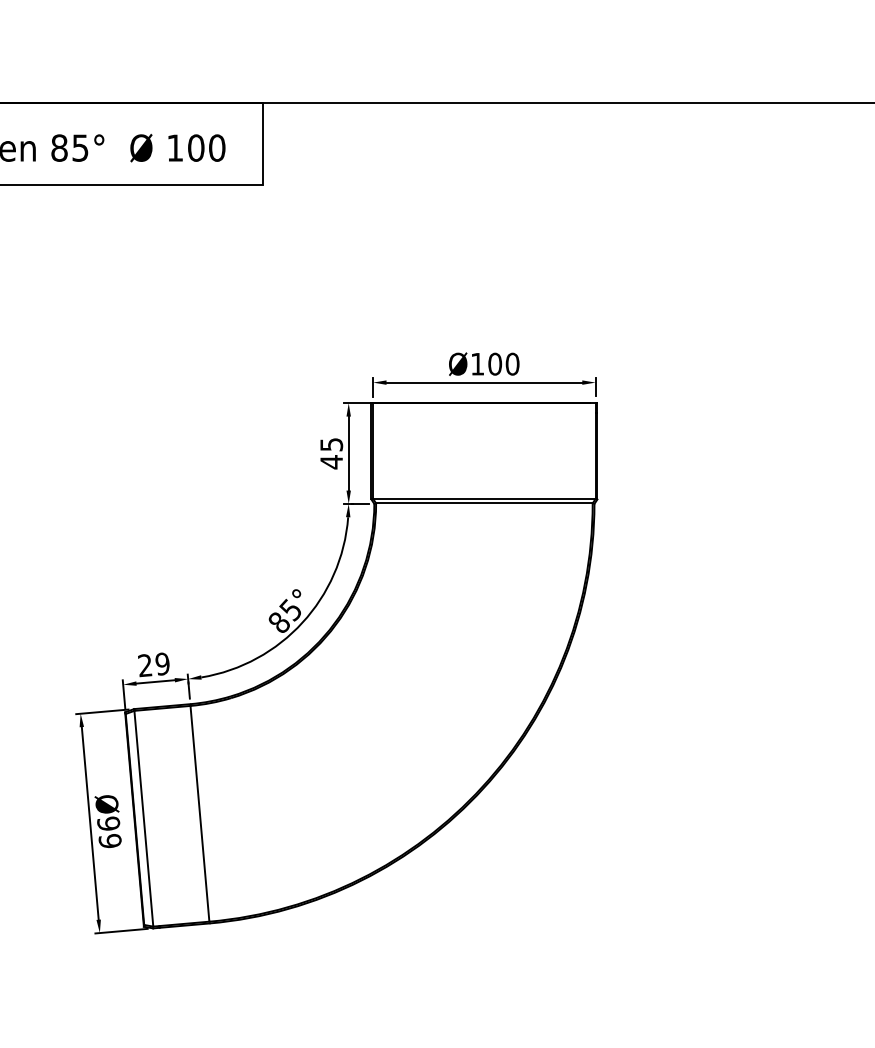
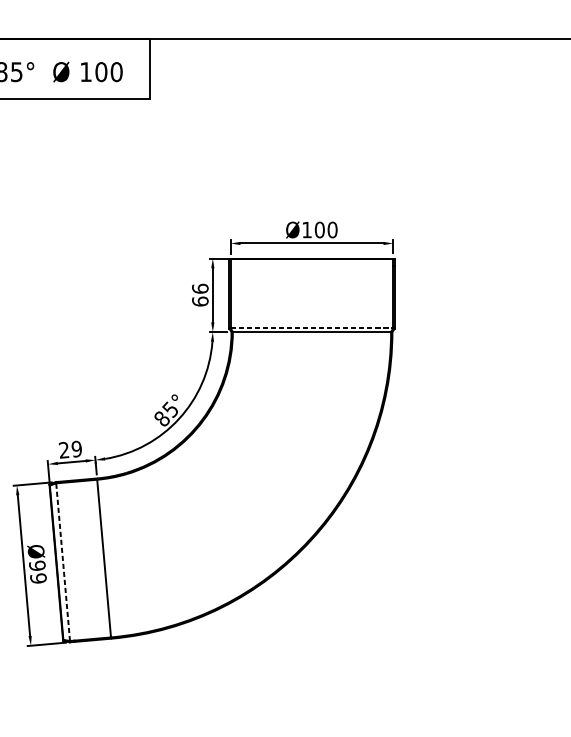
text: (331, 453) -> (200, 295), 45 -> 66
line: (484, 498) -> (312, 328), solid -> dashed
line: (143, 818) -> (62, 562), solid -> dashed

